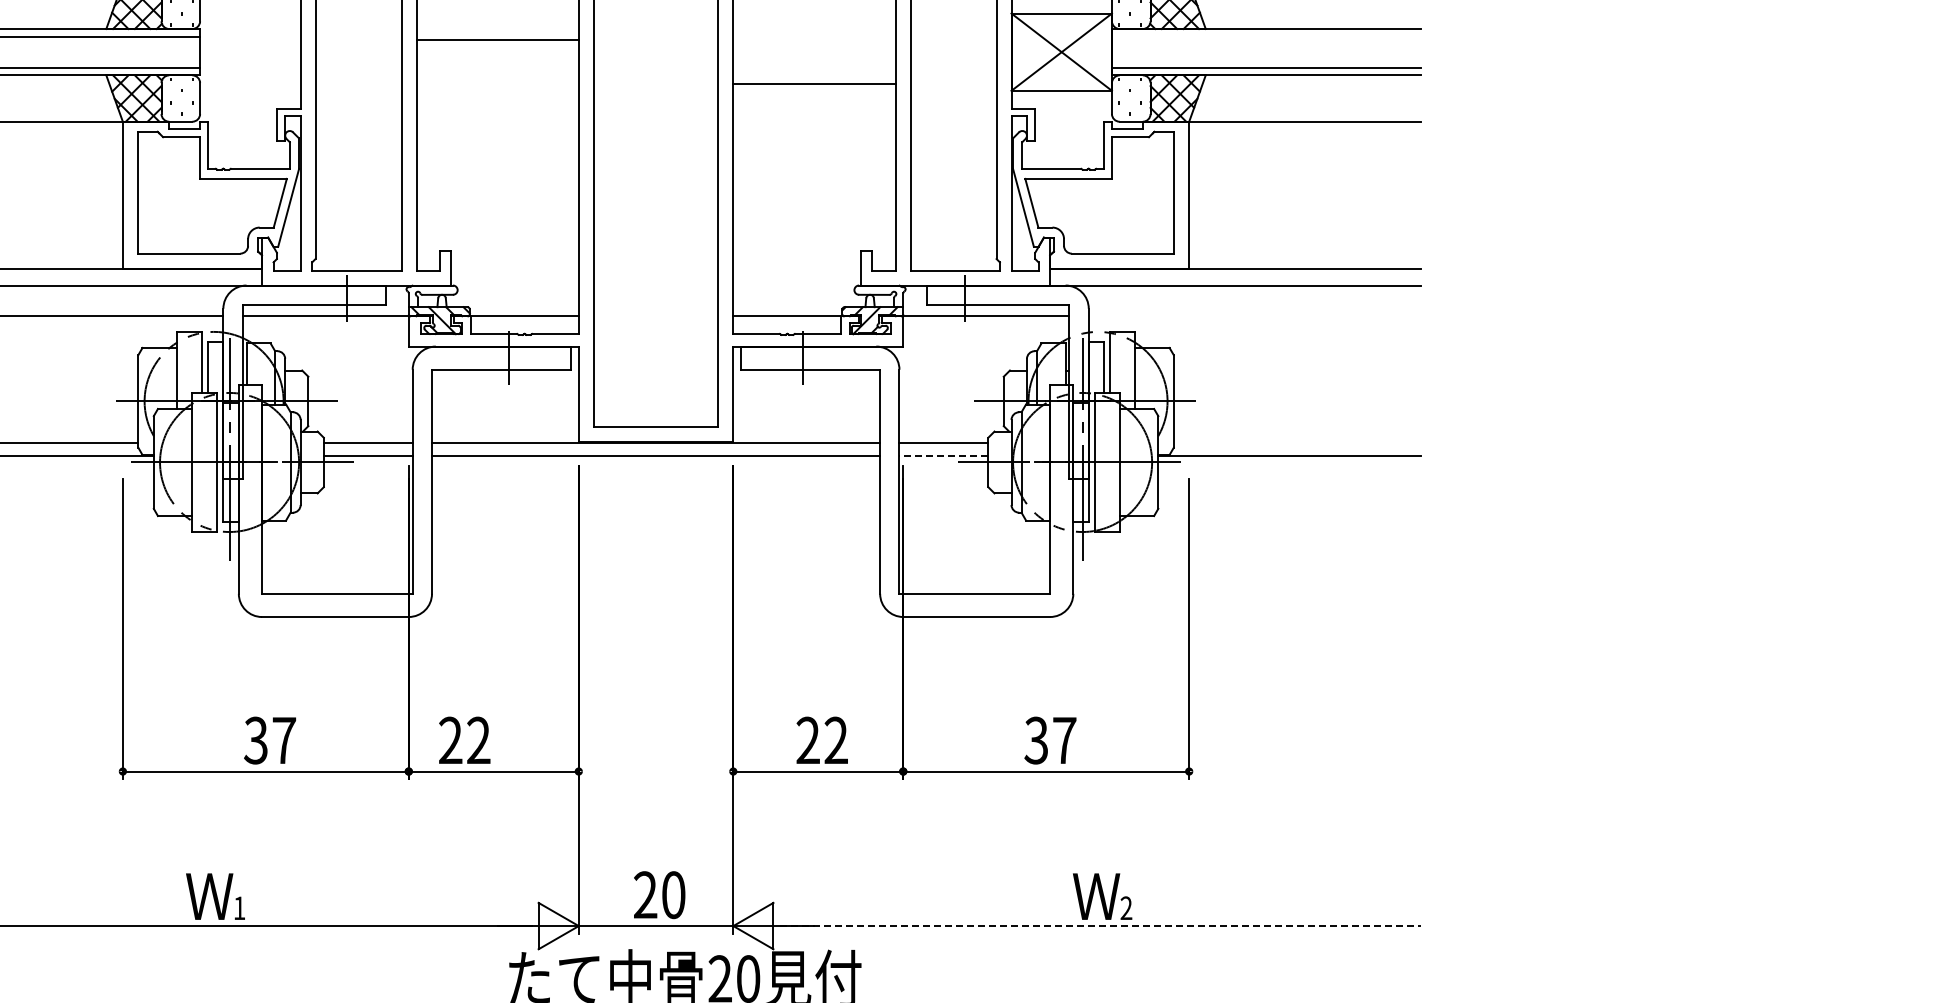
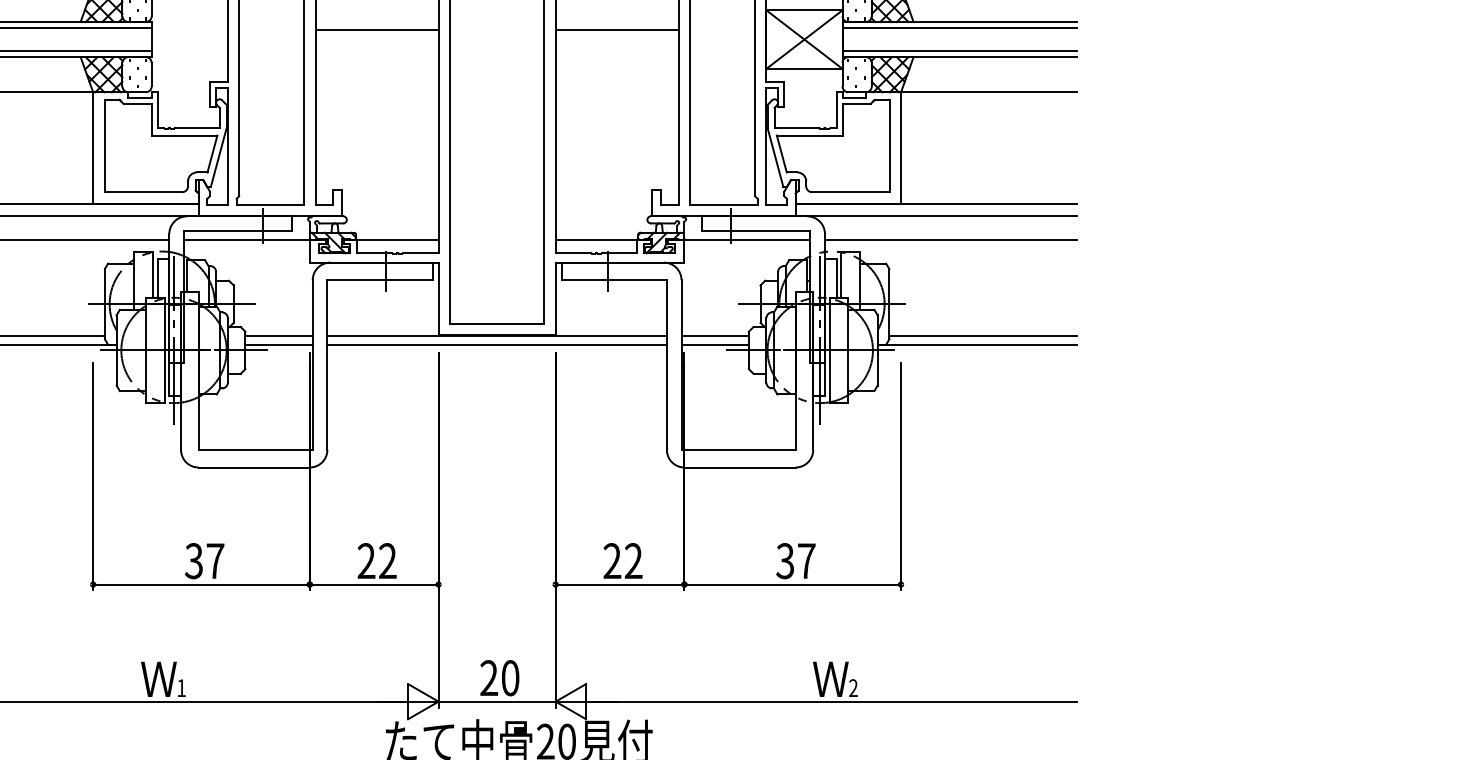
line: (1266, 36) -> (959, 27), added
line: (814, 83) -> (617, 29), moved
line: (1254, 316) -> (950, 239), added
line: (1297, 442) -> (983, 335), added
line: (943, 455) -> (714, 345), dashed -> solid
text: (464, 739) -> (377, 560), moved
line: (1100, 926) -> (833, 701), dashed -> solid

